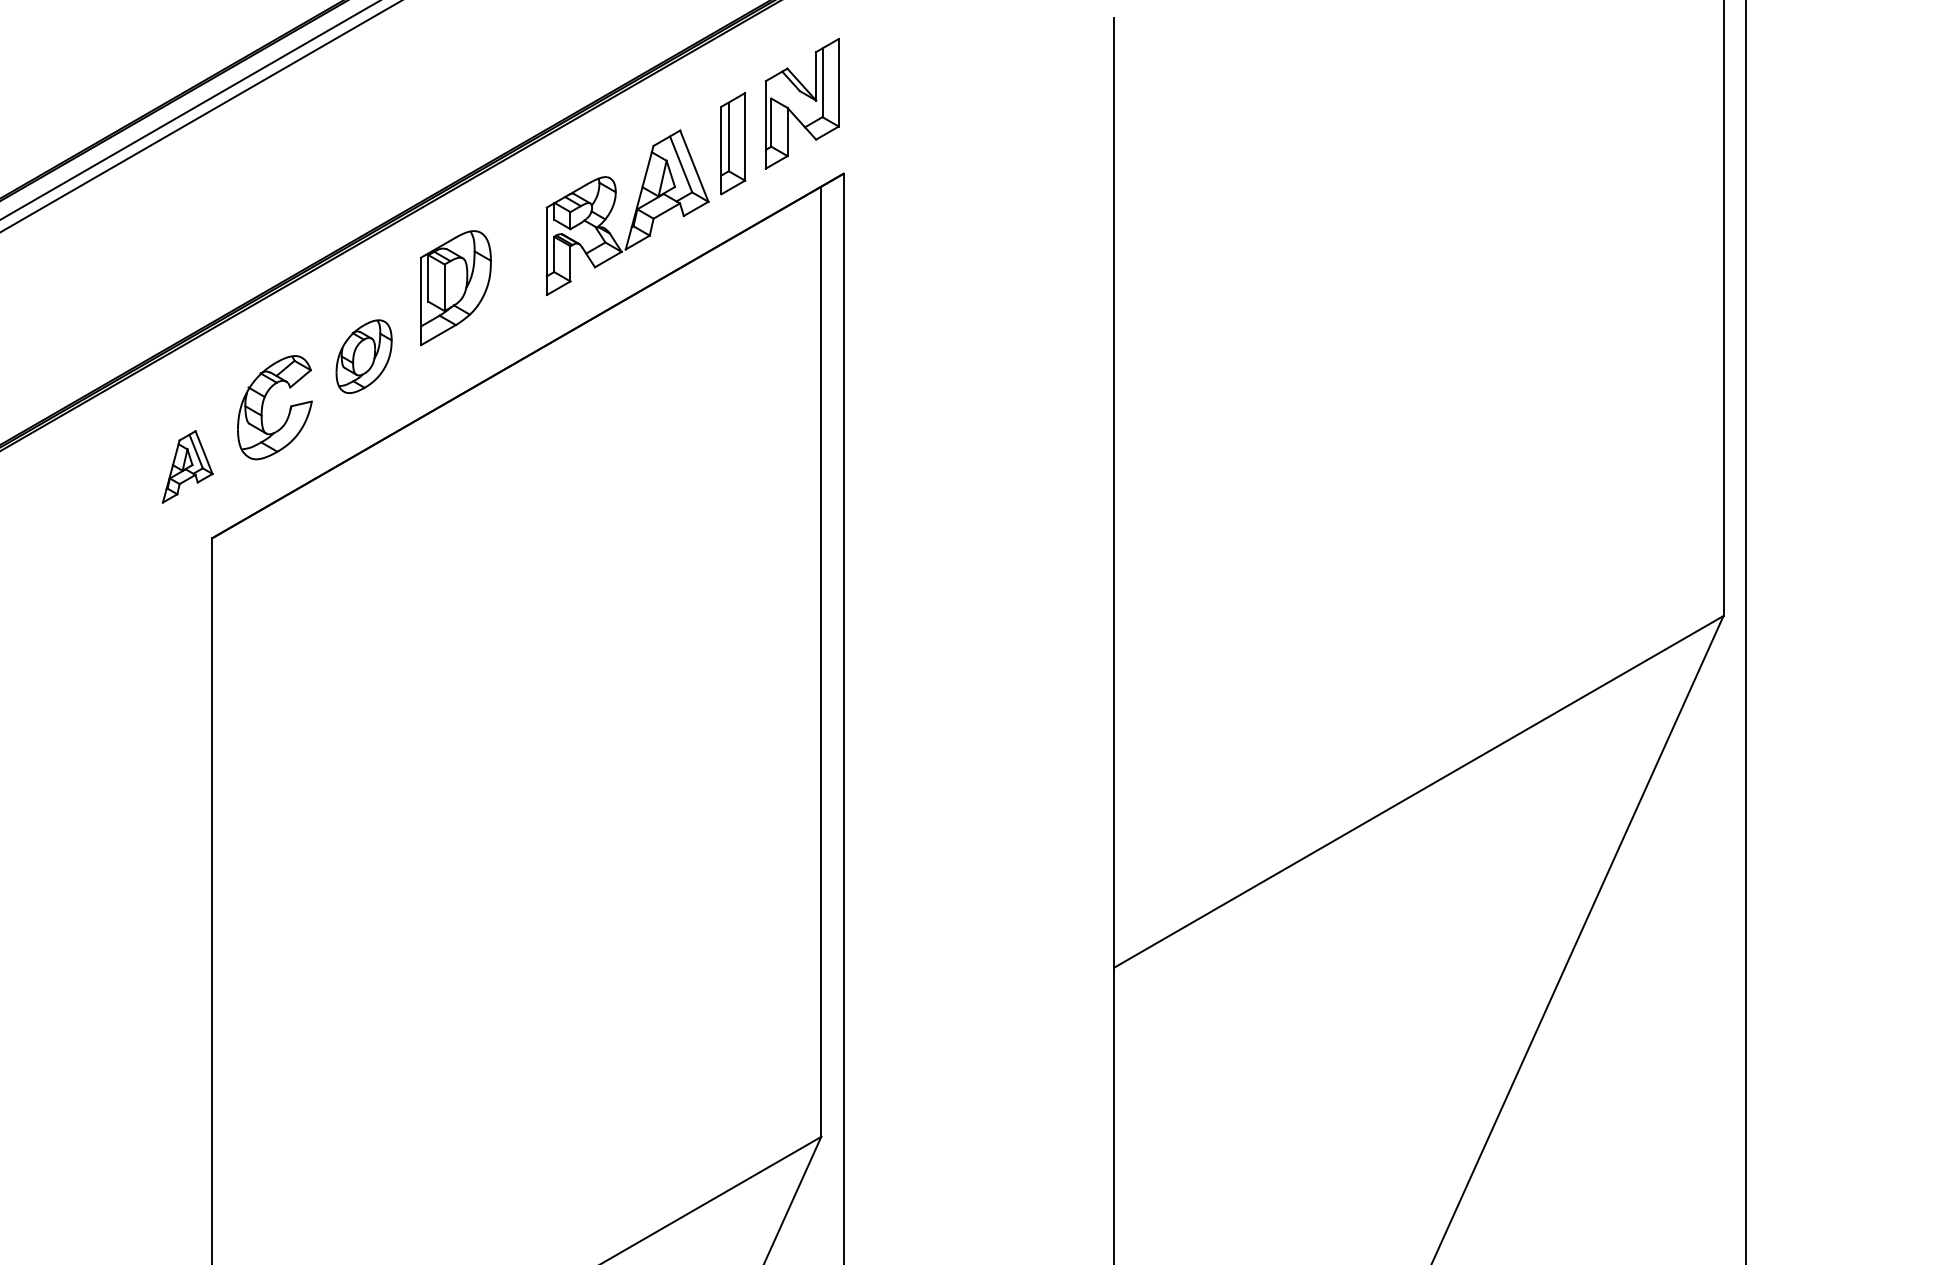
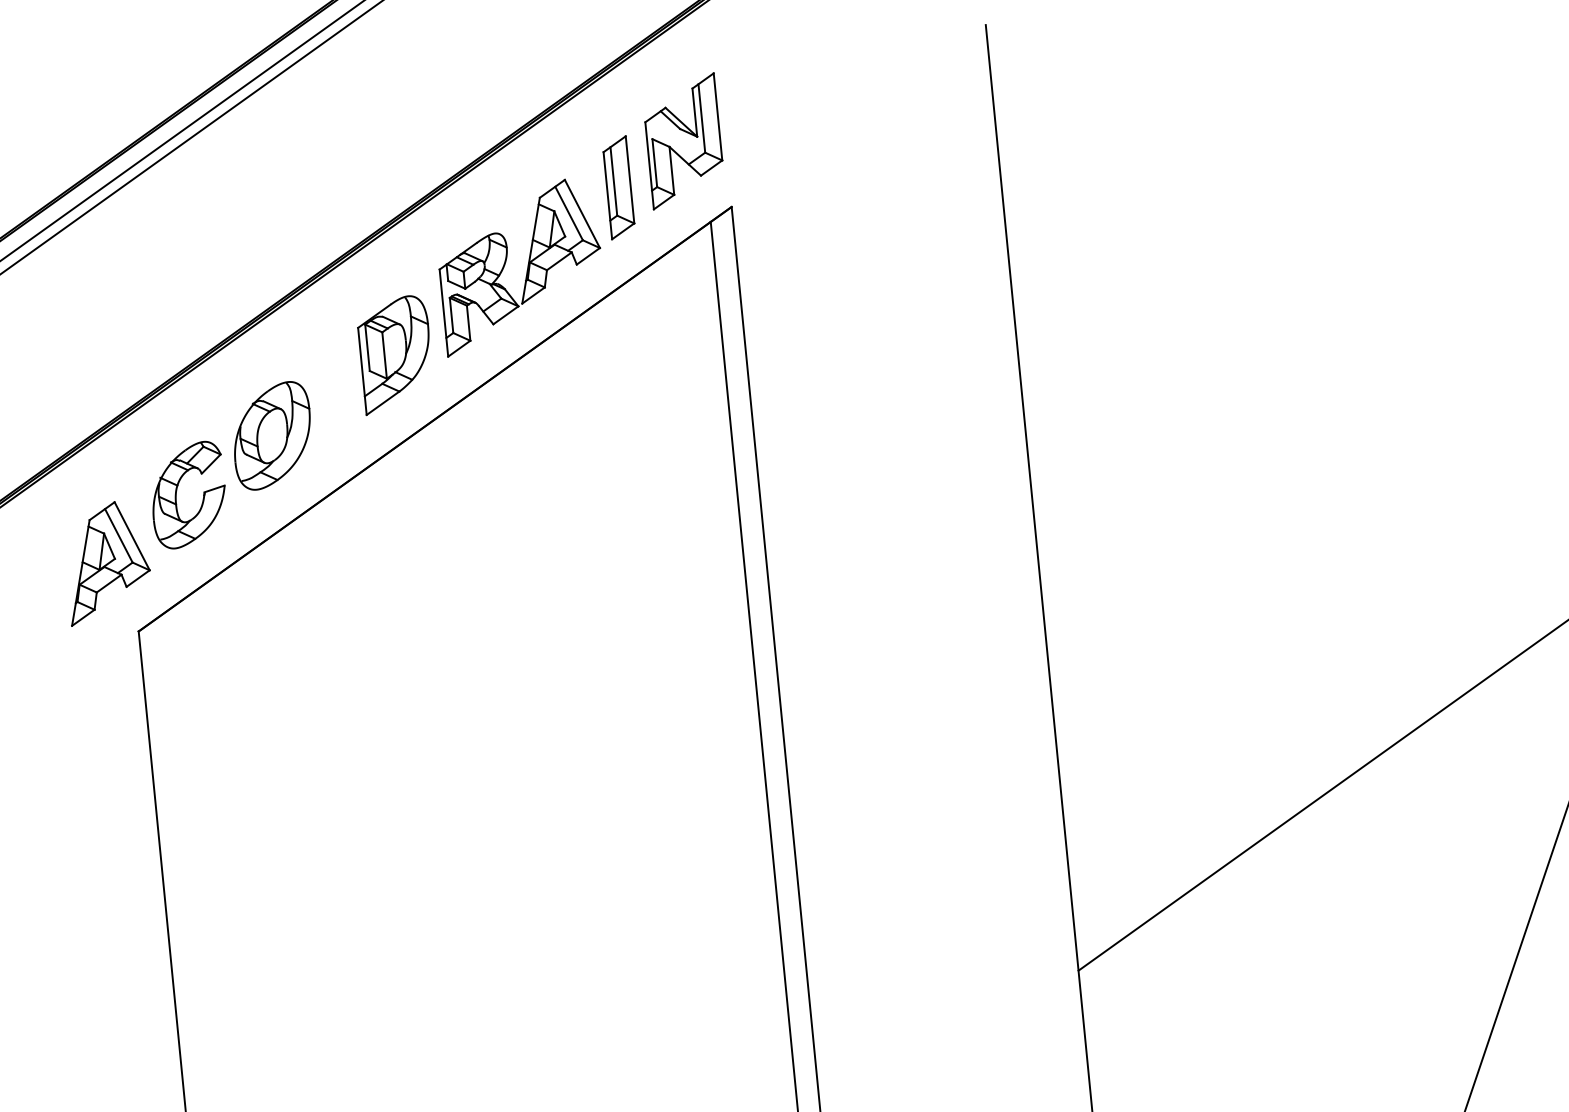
part: (455, 288) -> (395, 355), moved
part: (363, 356) -> (271, 435), size x1.43
part: (187, 466) -> (107, 562), size x1.67

